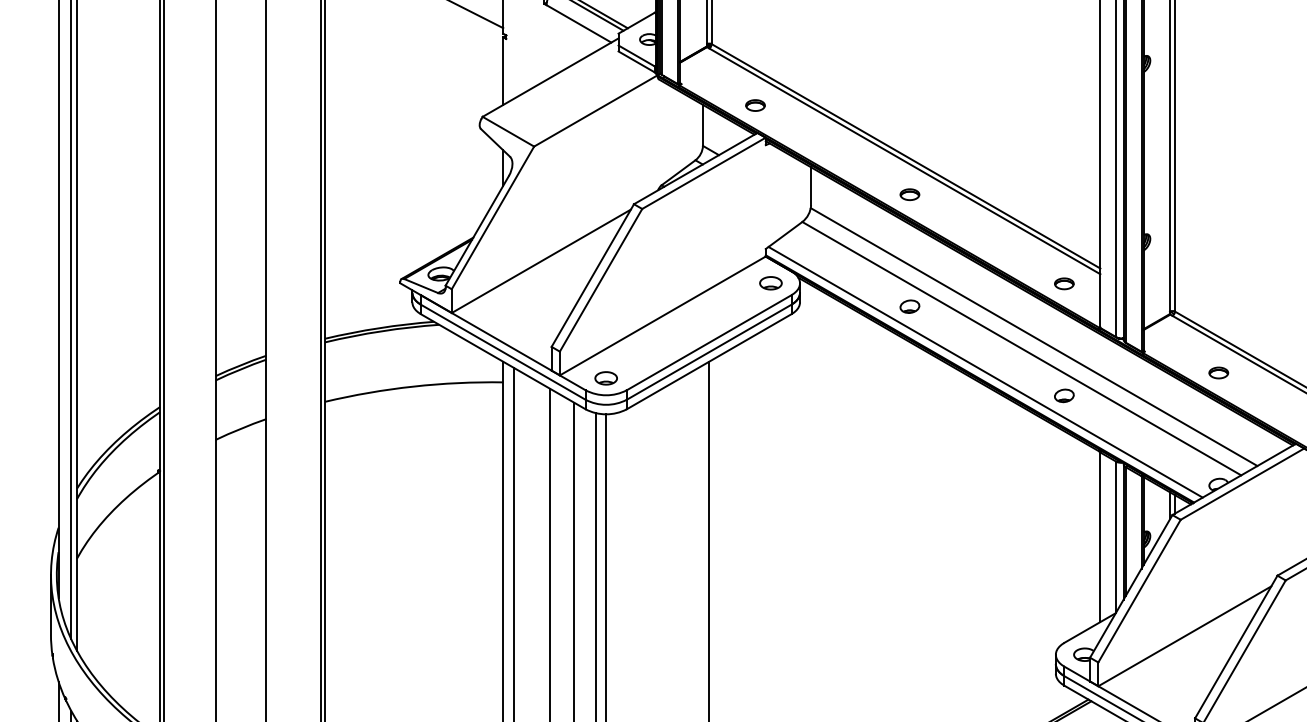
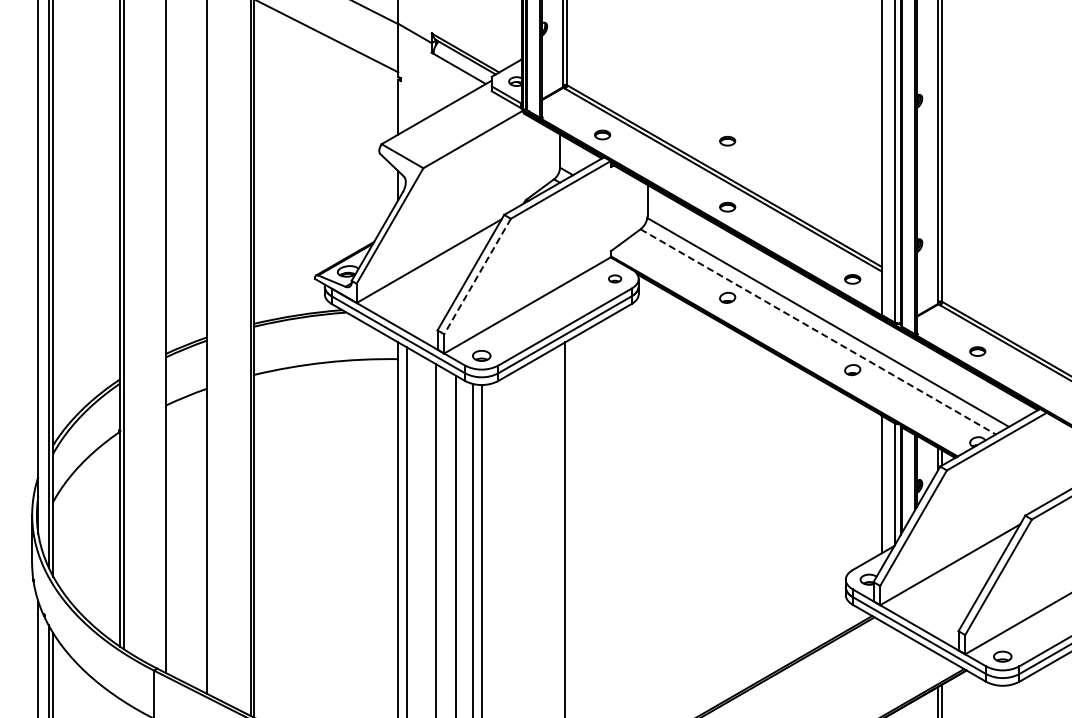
part: (909, 112) -> (727, 140), added
line: (600, 280) -> (477, 276), solid -> dashed
part: (770, 282) -> (614, 278), size x0.7
line: (1022, 349) -> (818, 332), solid -> dashed
line: (985, 371) -> (788, 350), removed

